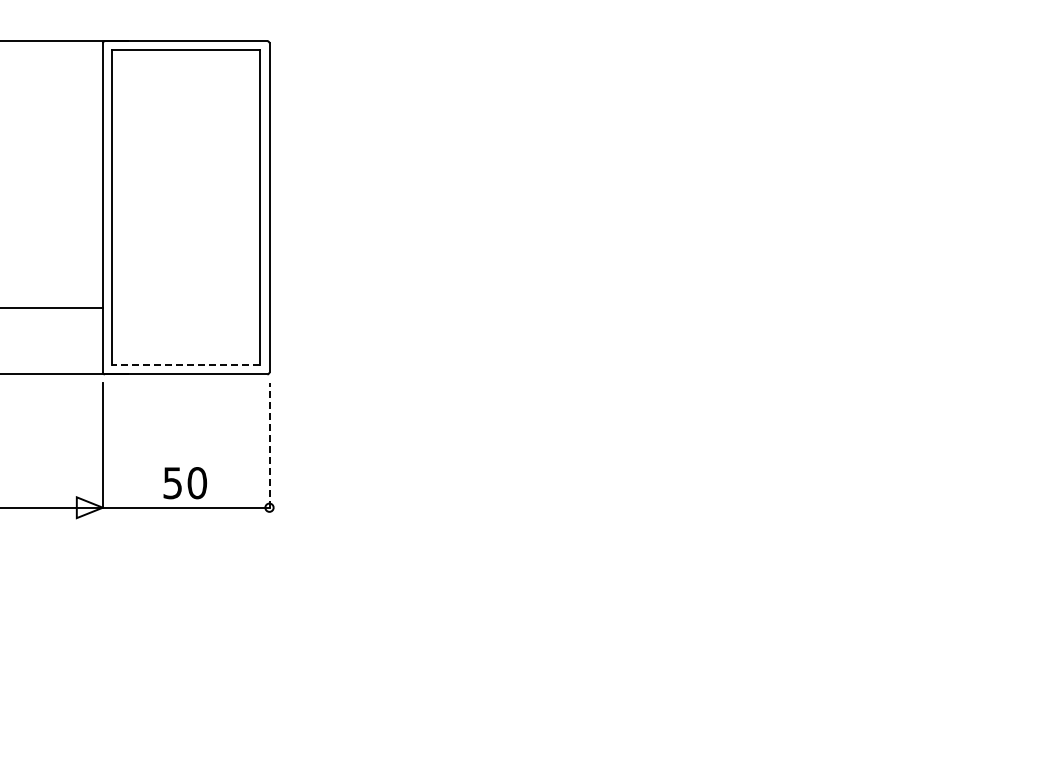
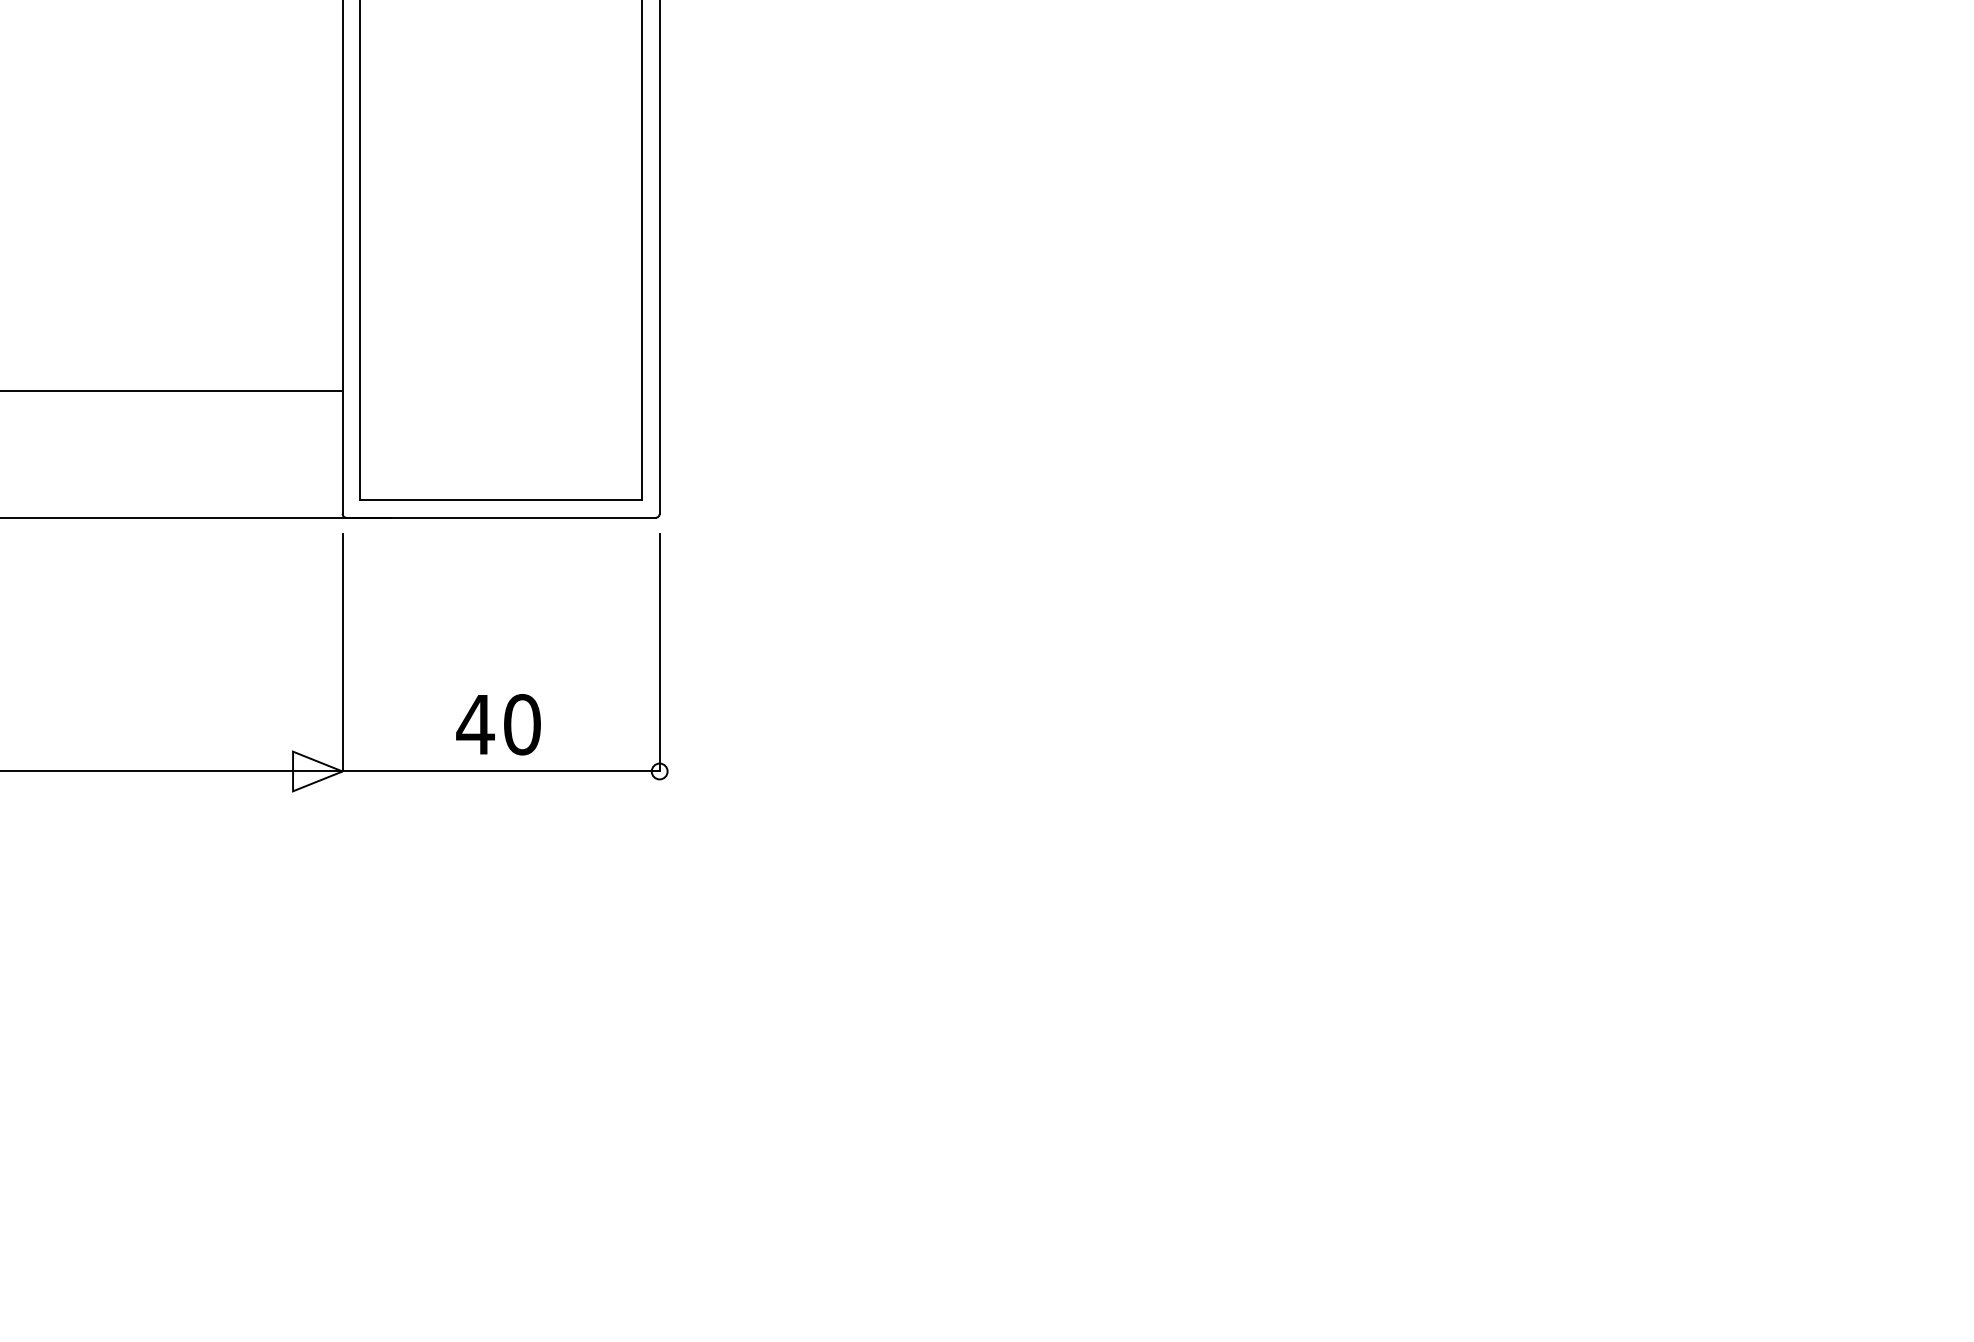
line: (185, 365) -> (499, 500), dashed -> solid
line: (269, 444) -> (659, 651), dashed -> solid
text: (172, 483) -> (475, 725), 50 -> 40

